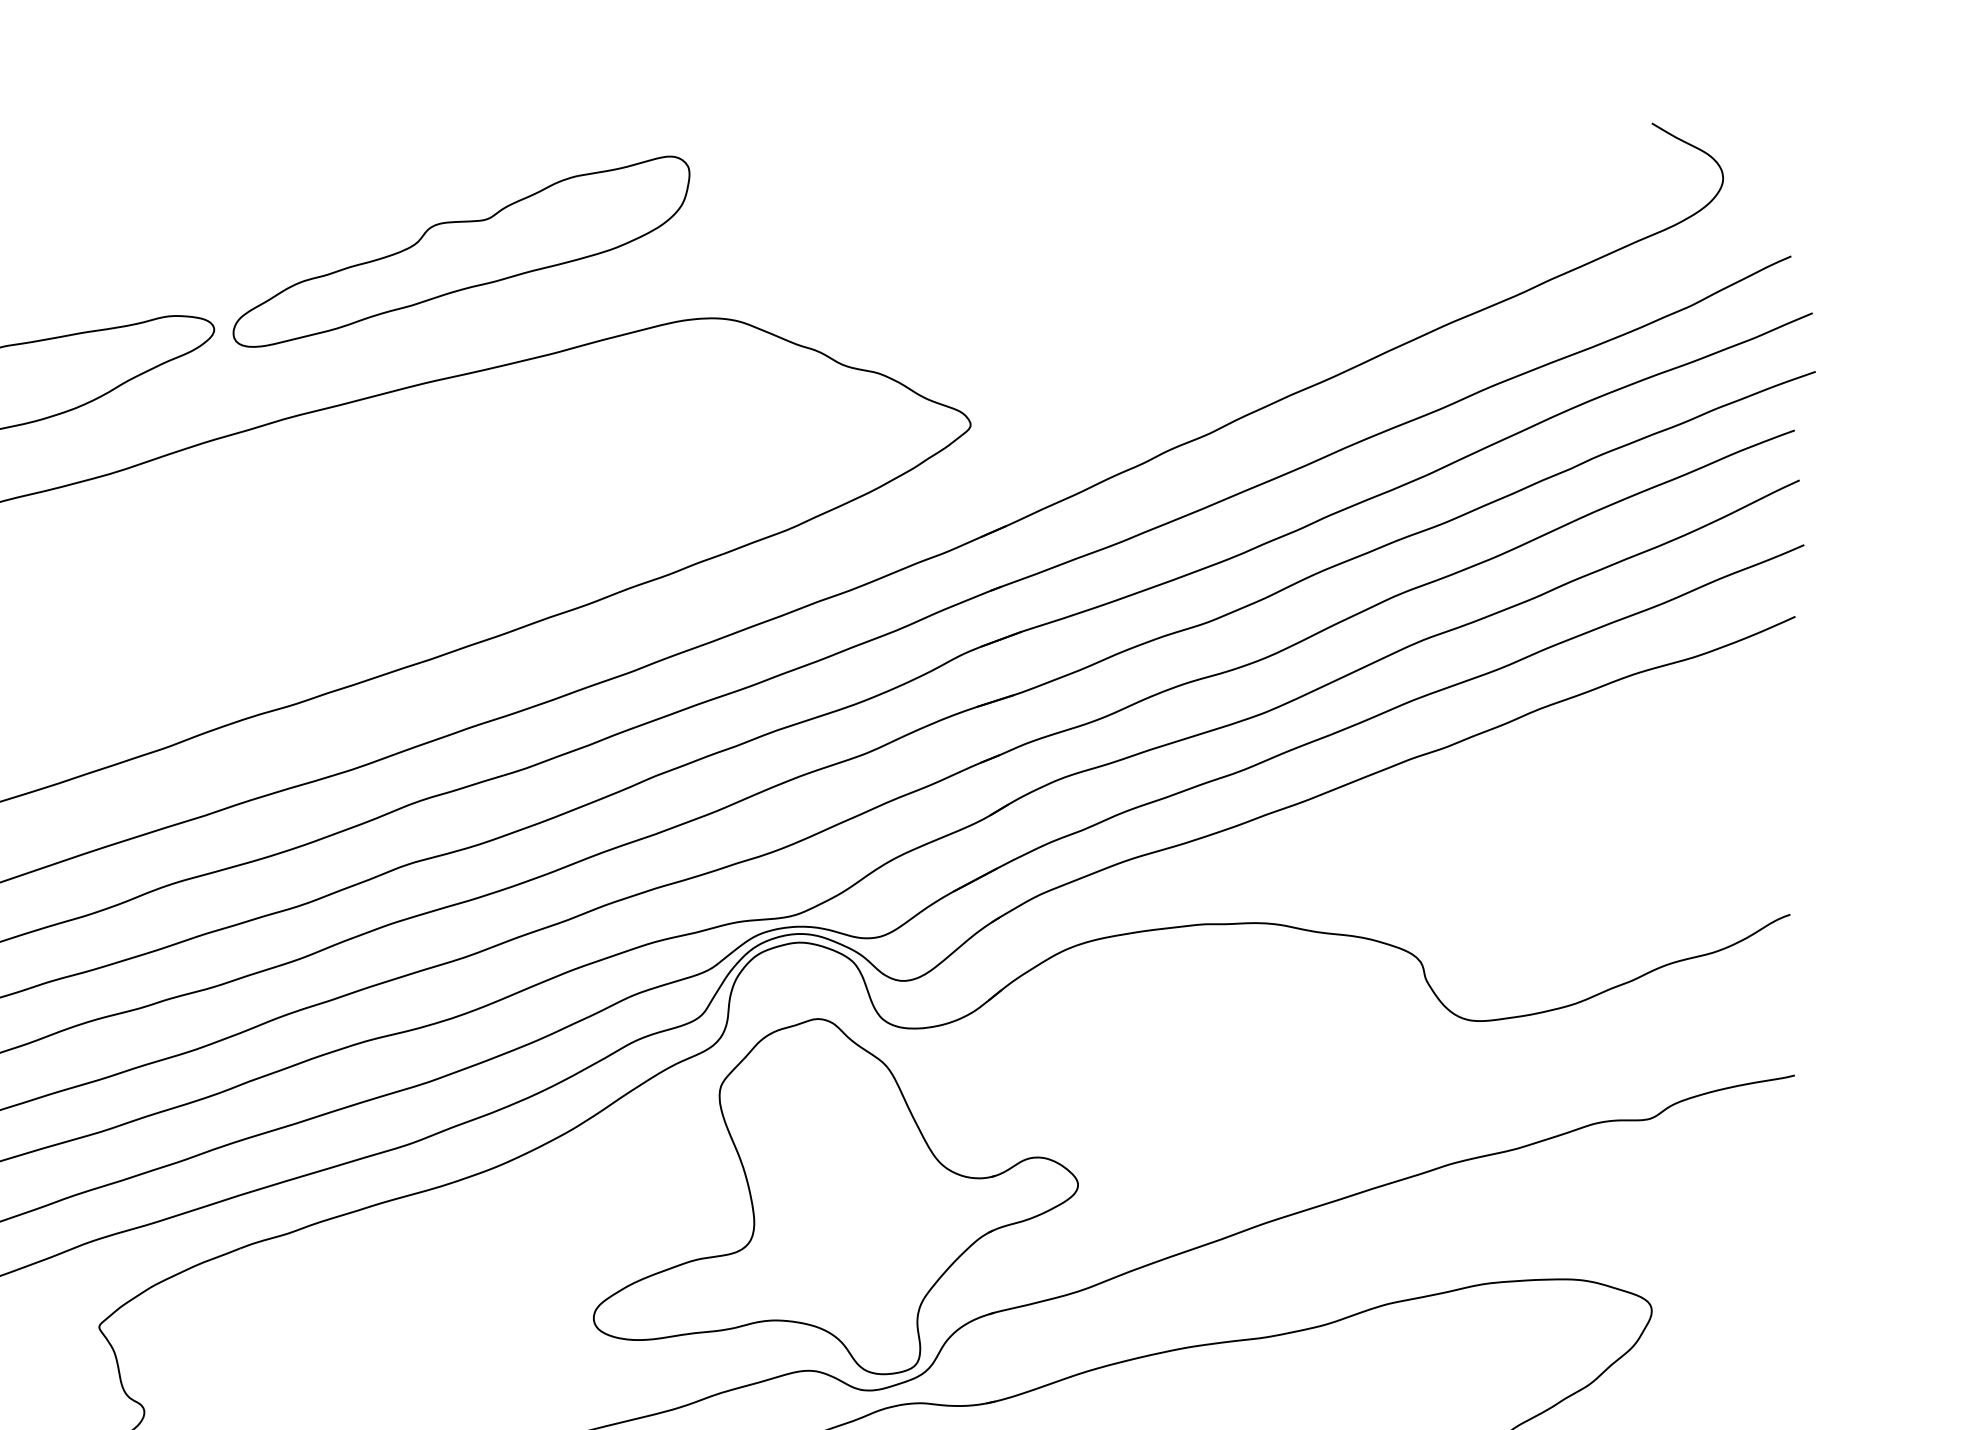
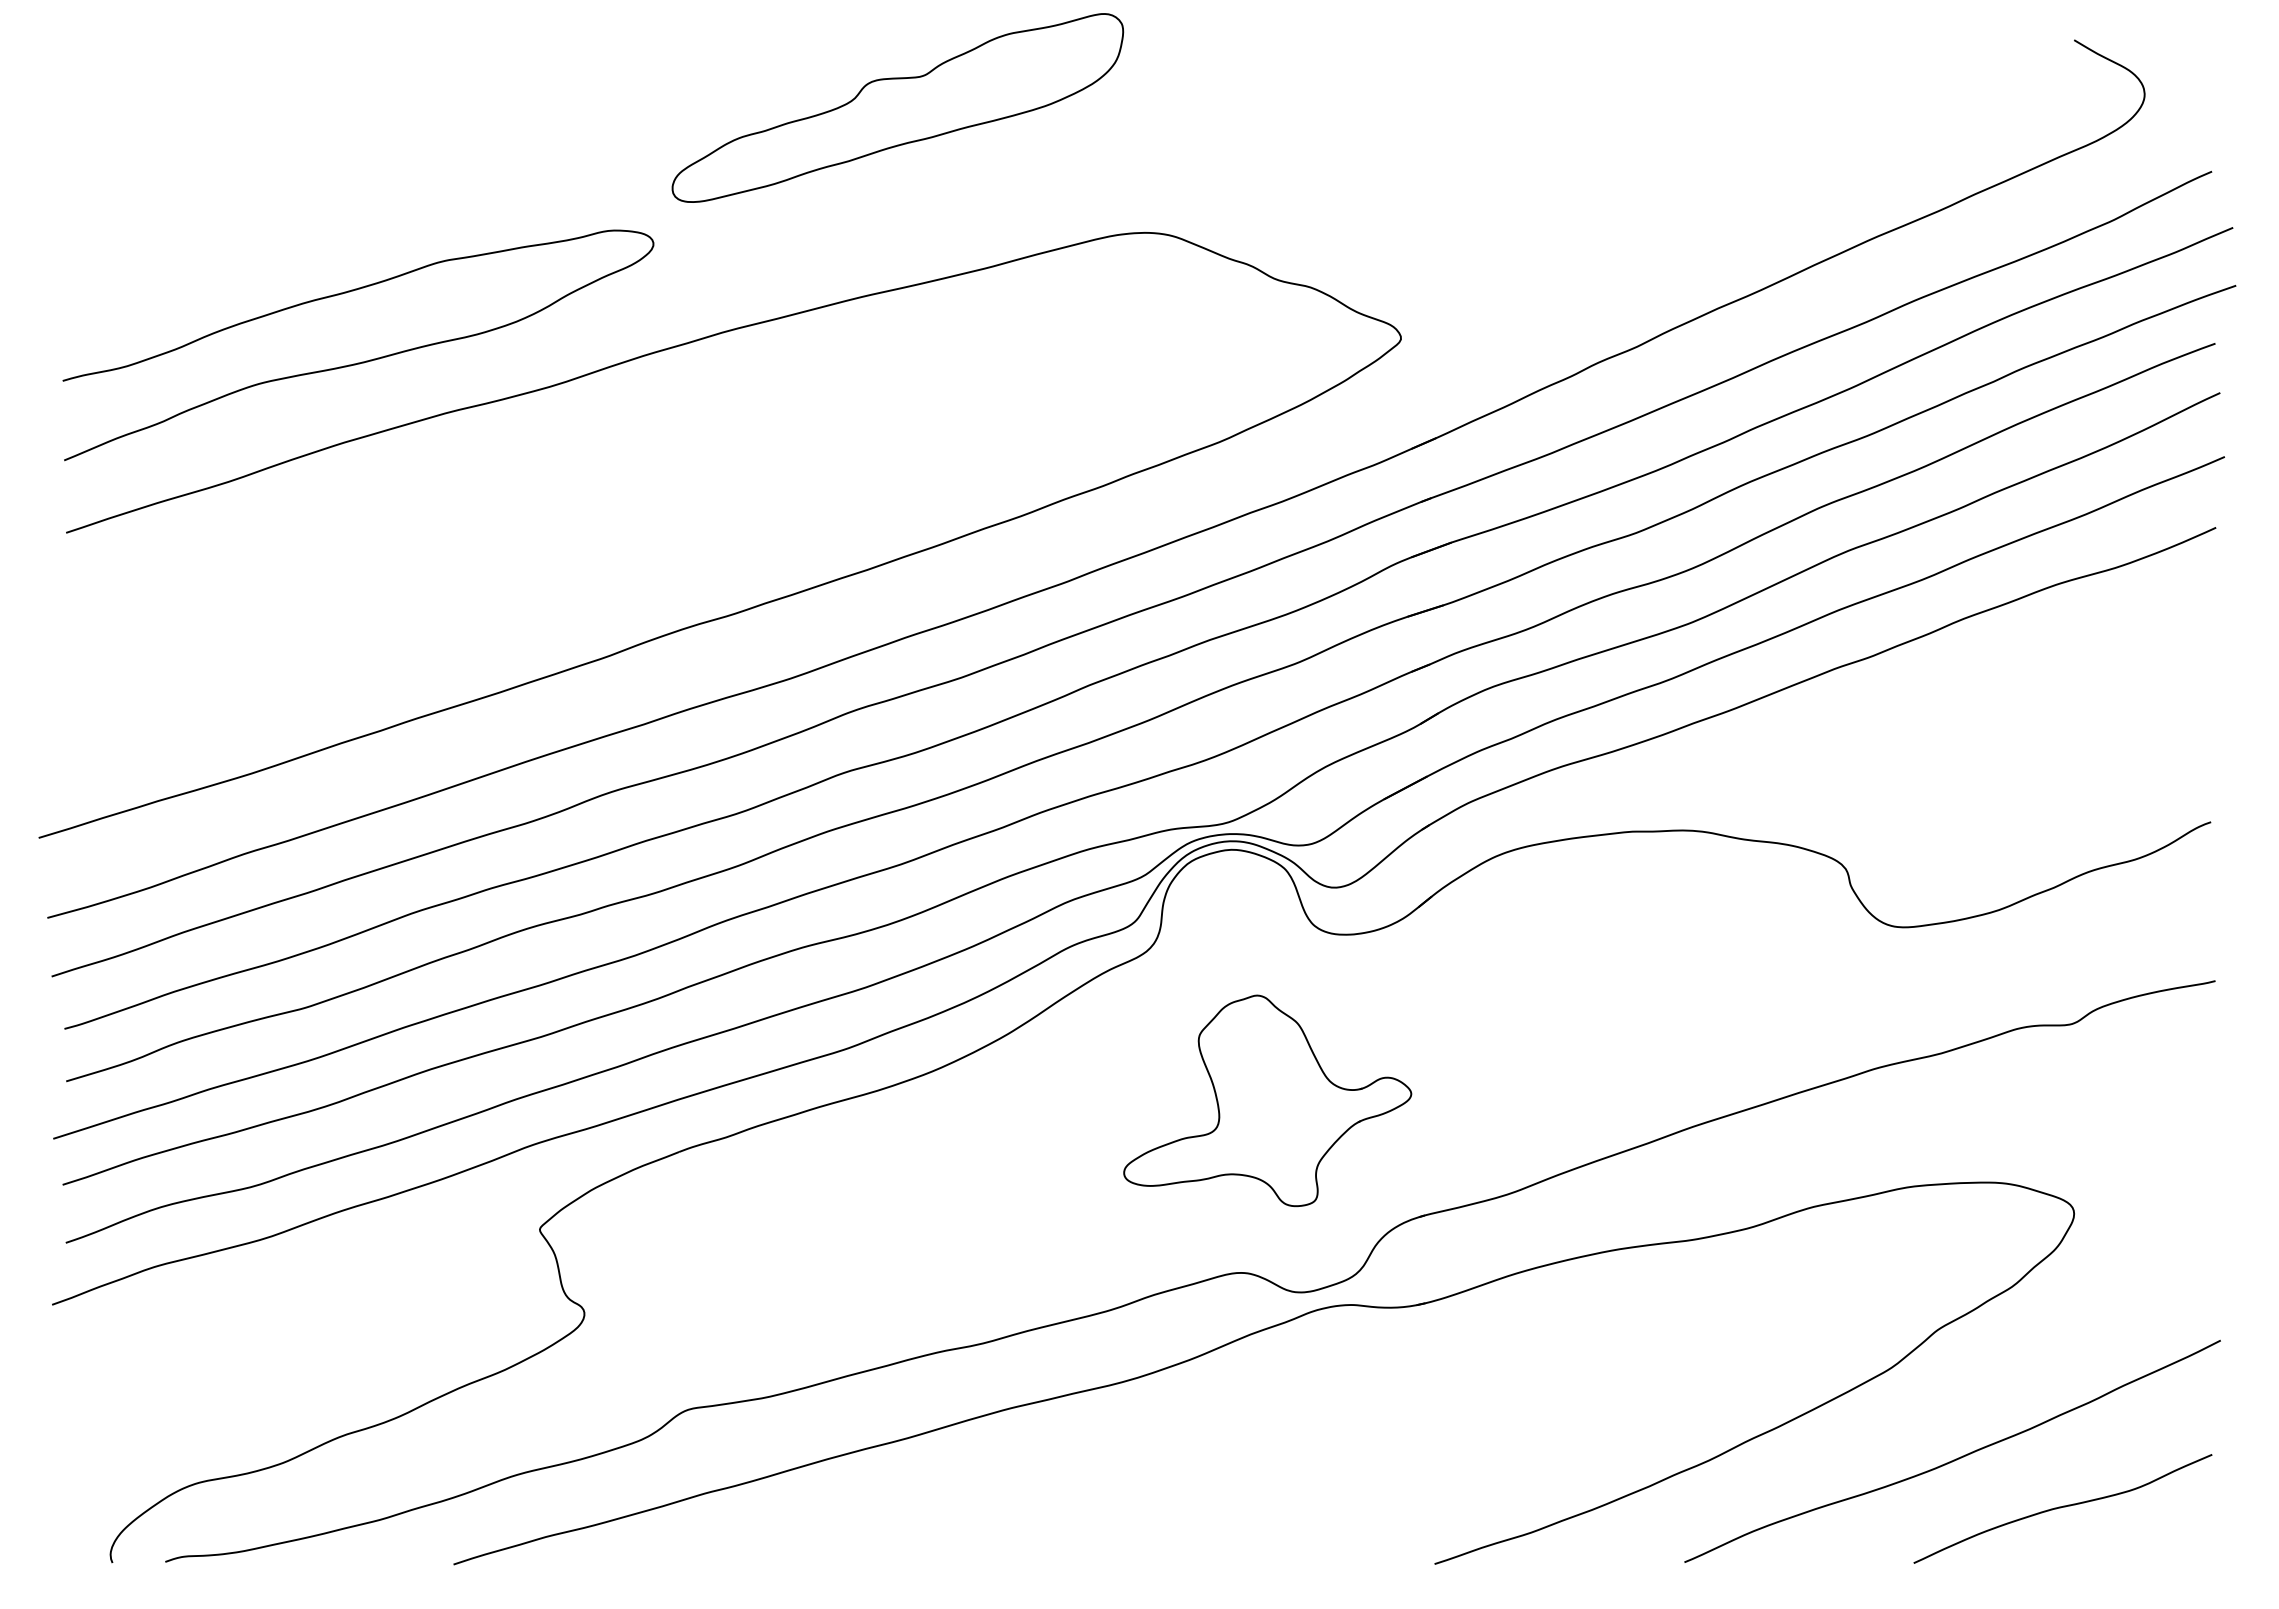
part: (461, 251) -> (897, 107), moved
part: (835, 1196) -> (1267, 1100), size x0.6

